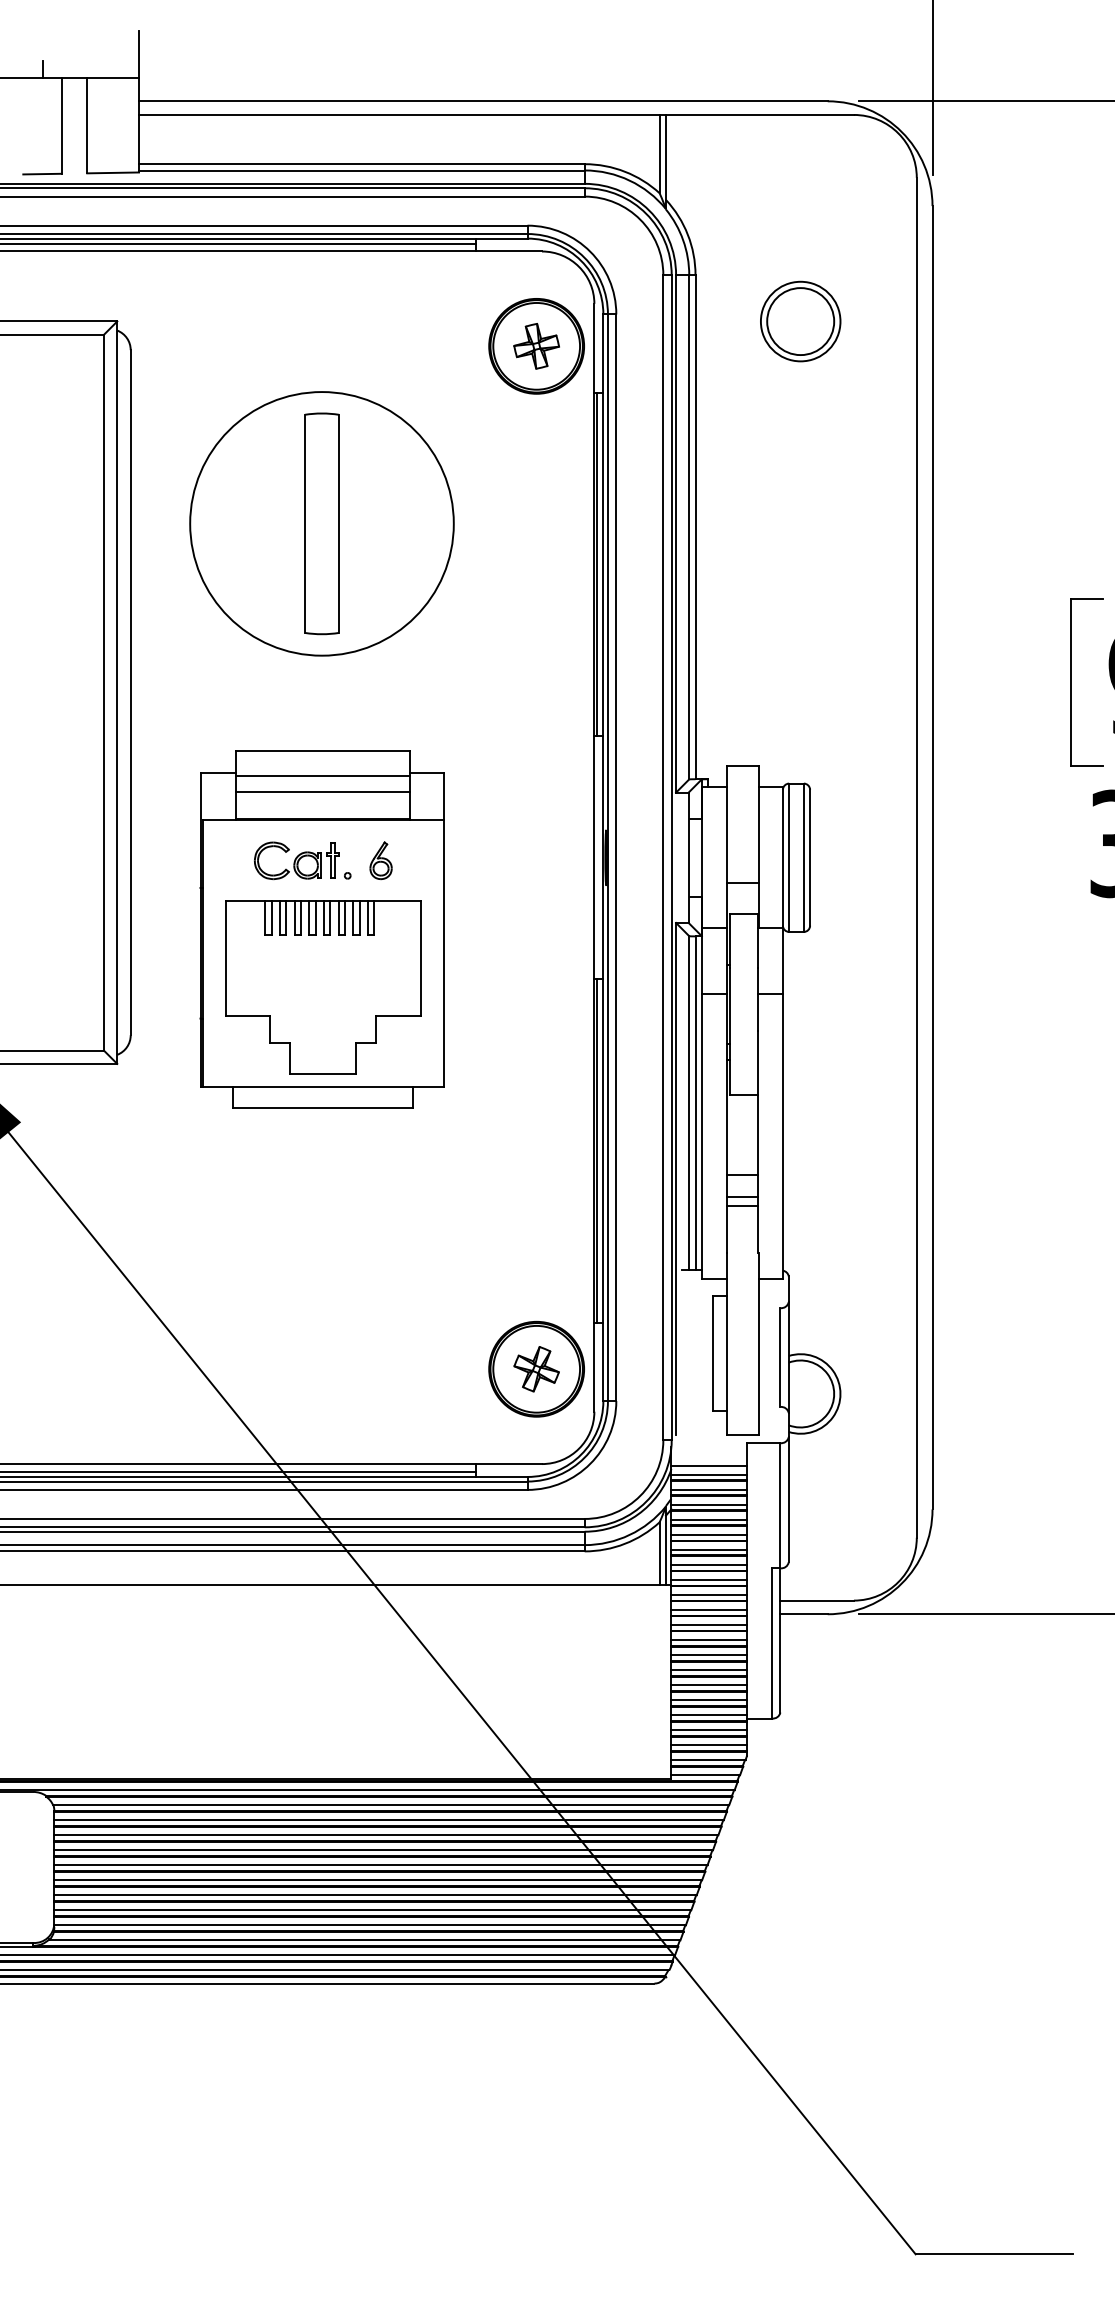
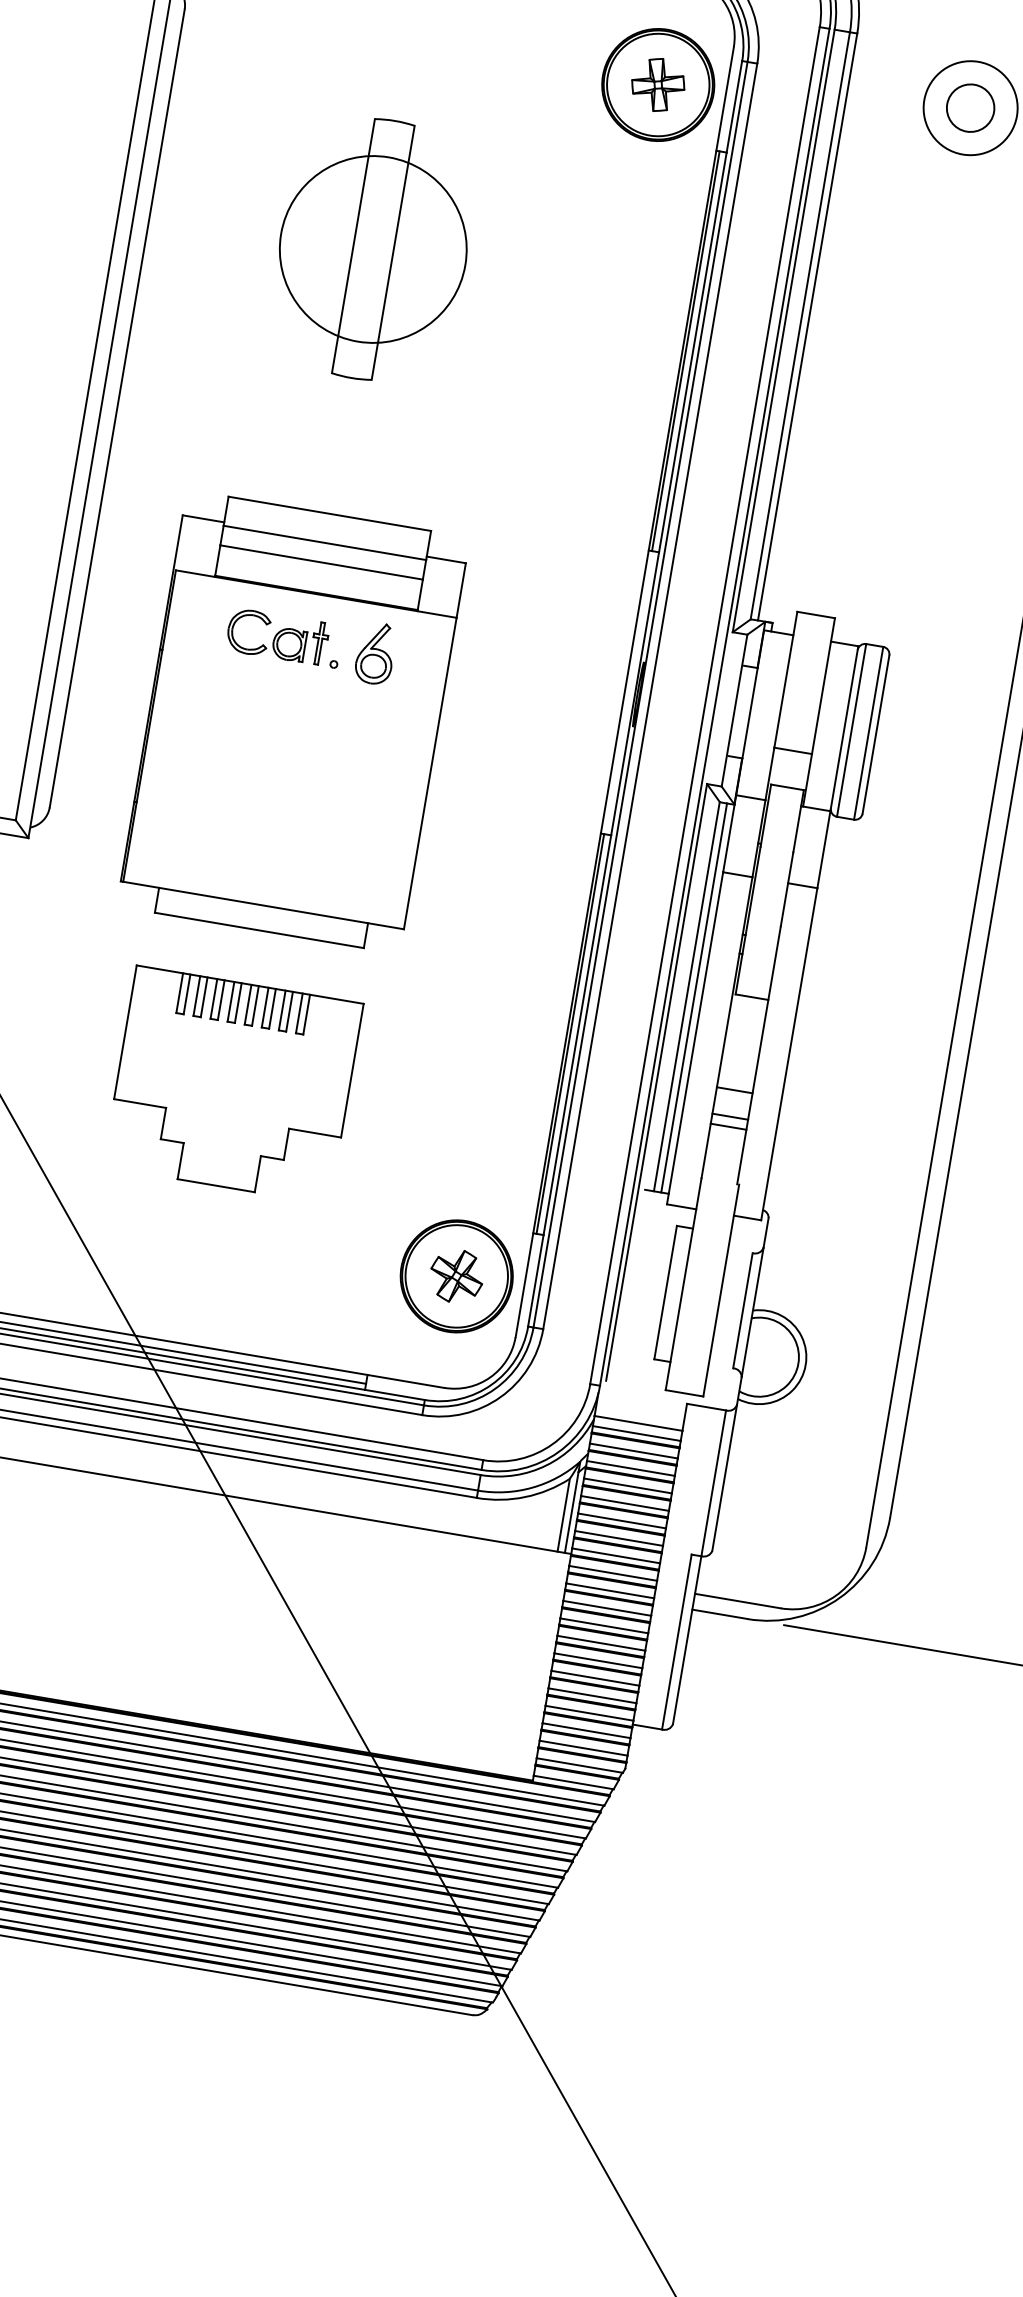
circle: (800, 321) -> (970, 108), size x0.6
circle: (321, 523) -> (372, 248), size x0.6
part: (380, 860) -> (375, 653), size x1.4
part: (323, 987) -> (233, 1085), moved

